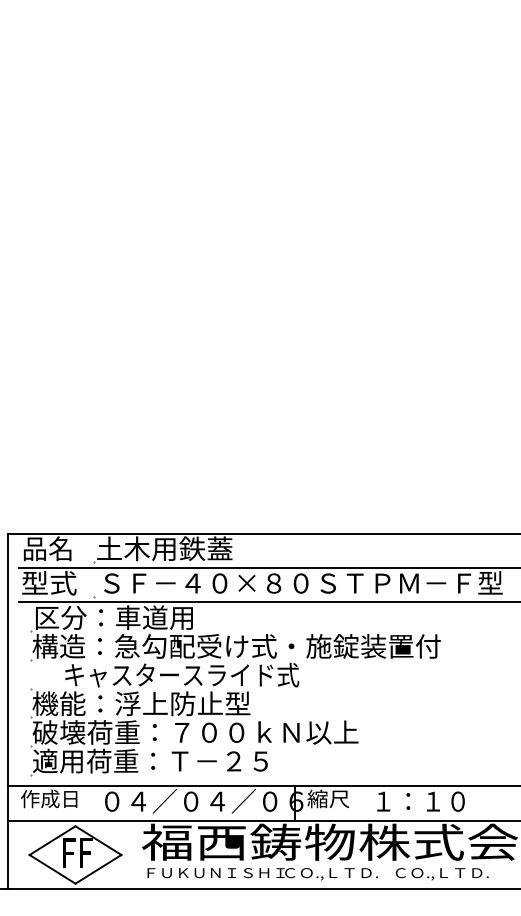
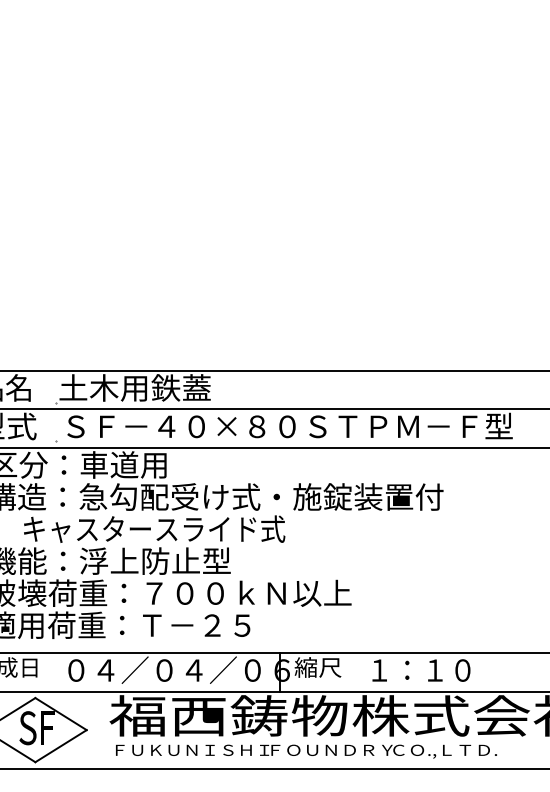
text: (68, 853) -> (27, 728), F -> S
text: (340, 874) -> (331, 751), ＣＯ.,ＬＴＤ. -> ＦＯＵＮＤＲＹ

